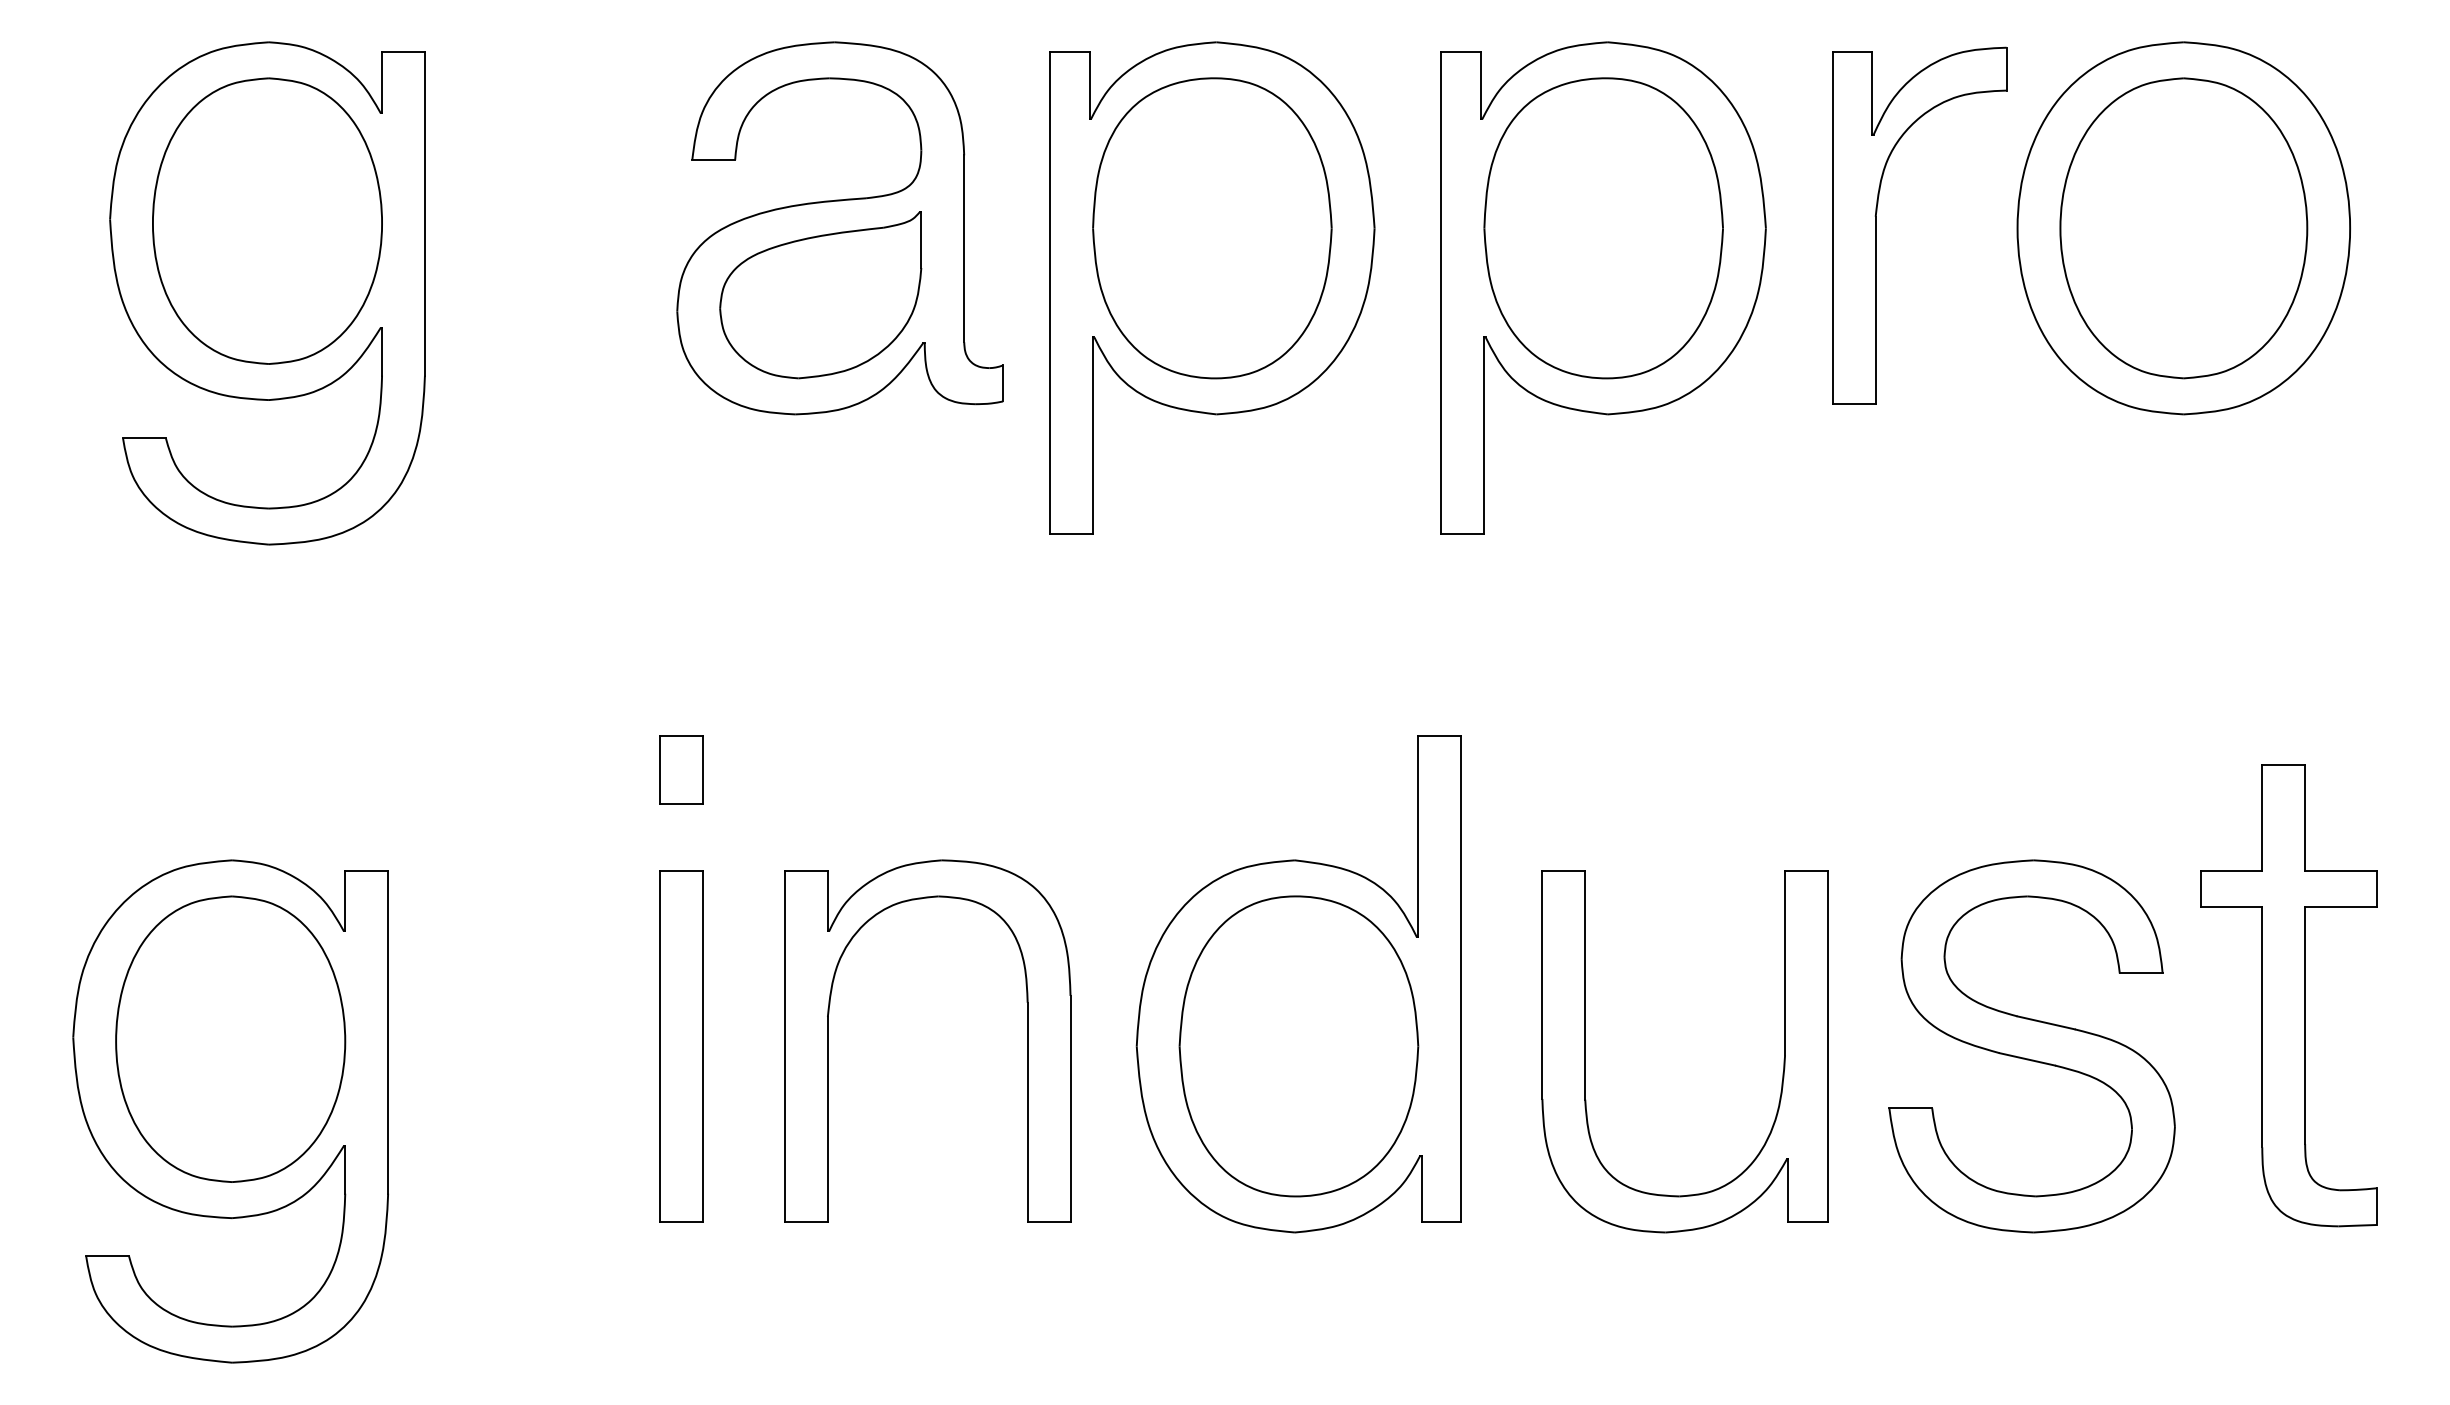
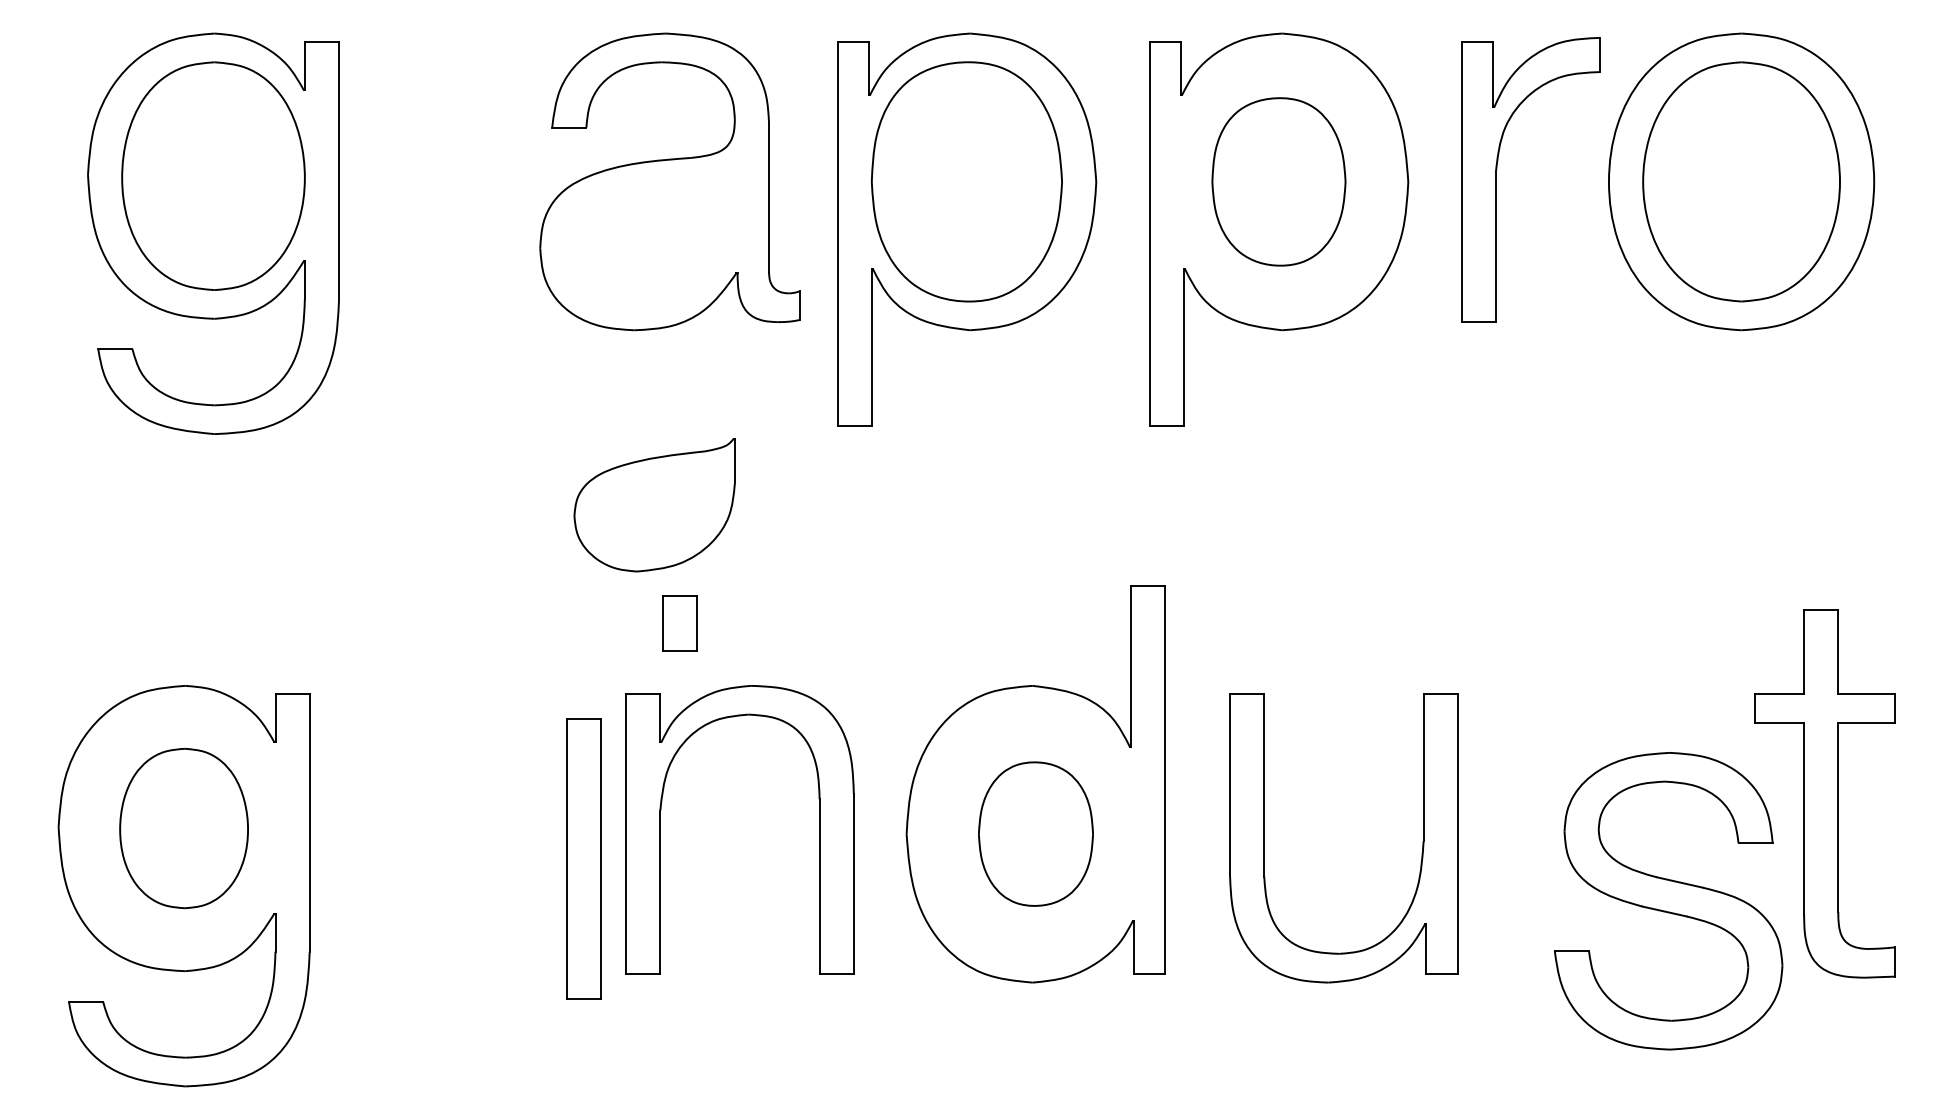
part: (1603, 227) -> (1278, 181), size x0.7
part: (820, 295) -> (654, 505), moved
part: (681, 769) -> (679, 623), moved
part: (229, 1039) -> (183, 828), size x0.7
part: (681, 1045) -> (583, 858), moved
part: (1298, 1045) -> (1035, 833), size x0.6
part: (2032, 1046) -> (1668, 901), moved

